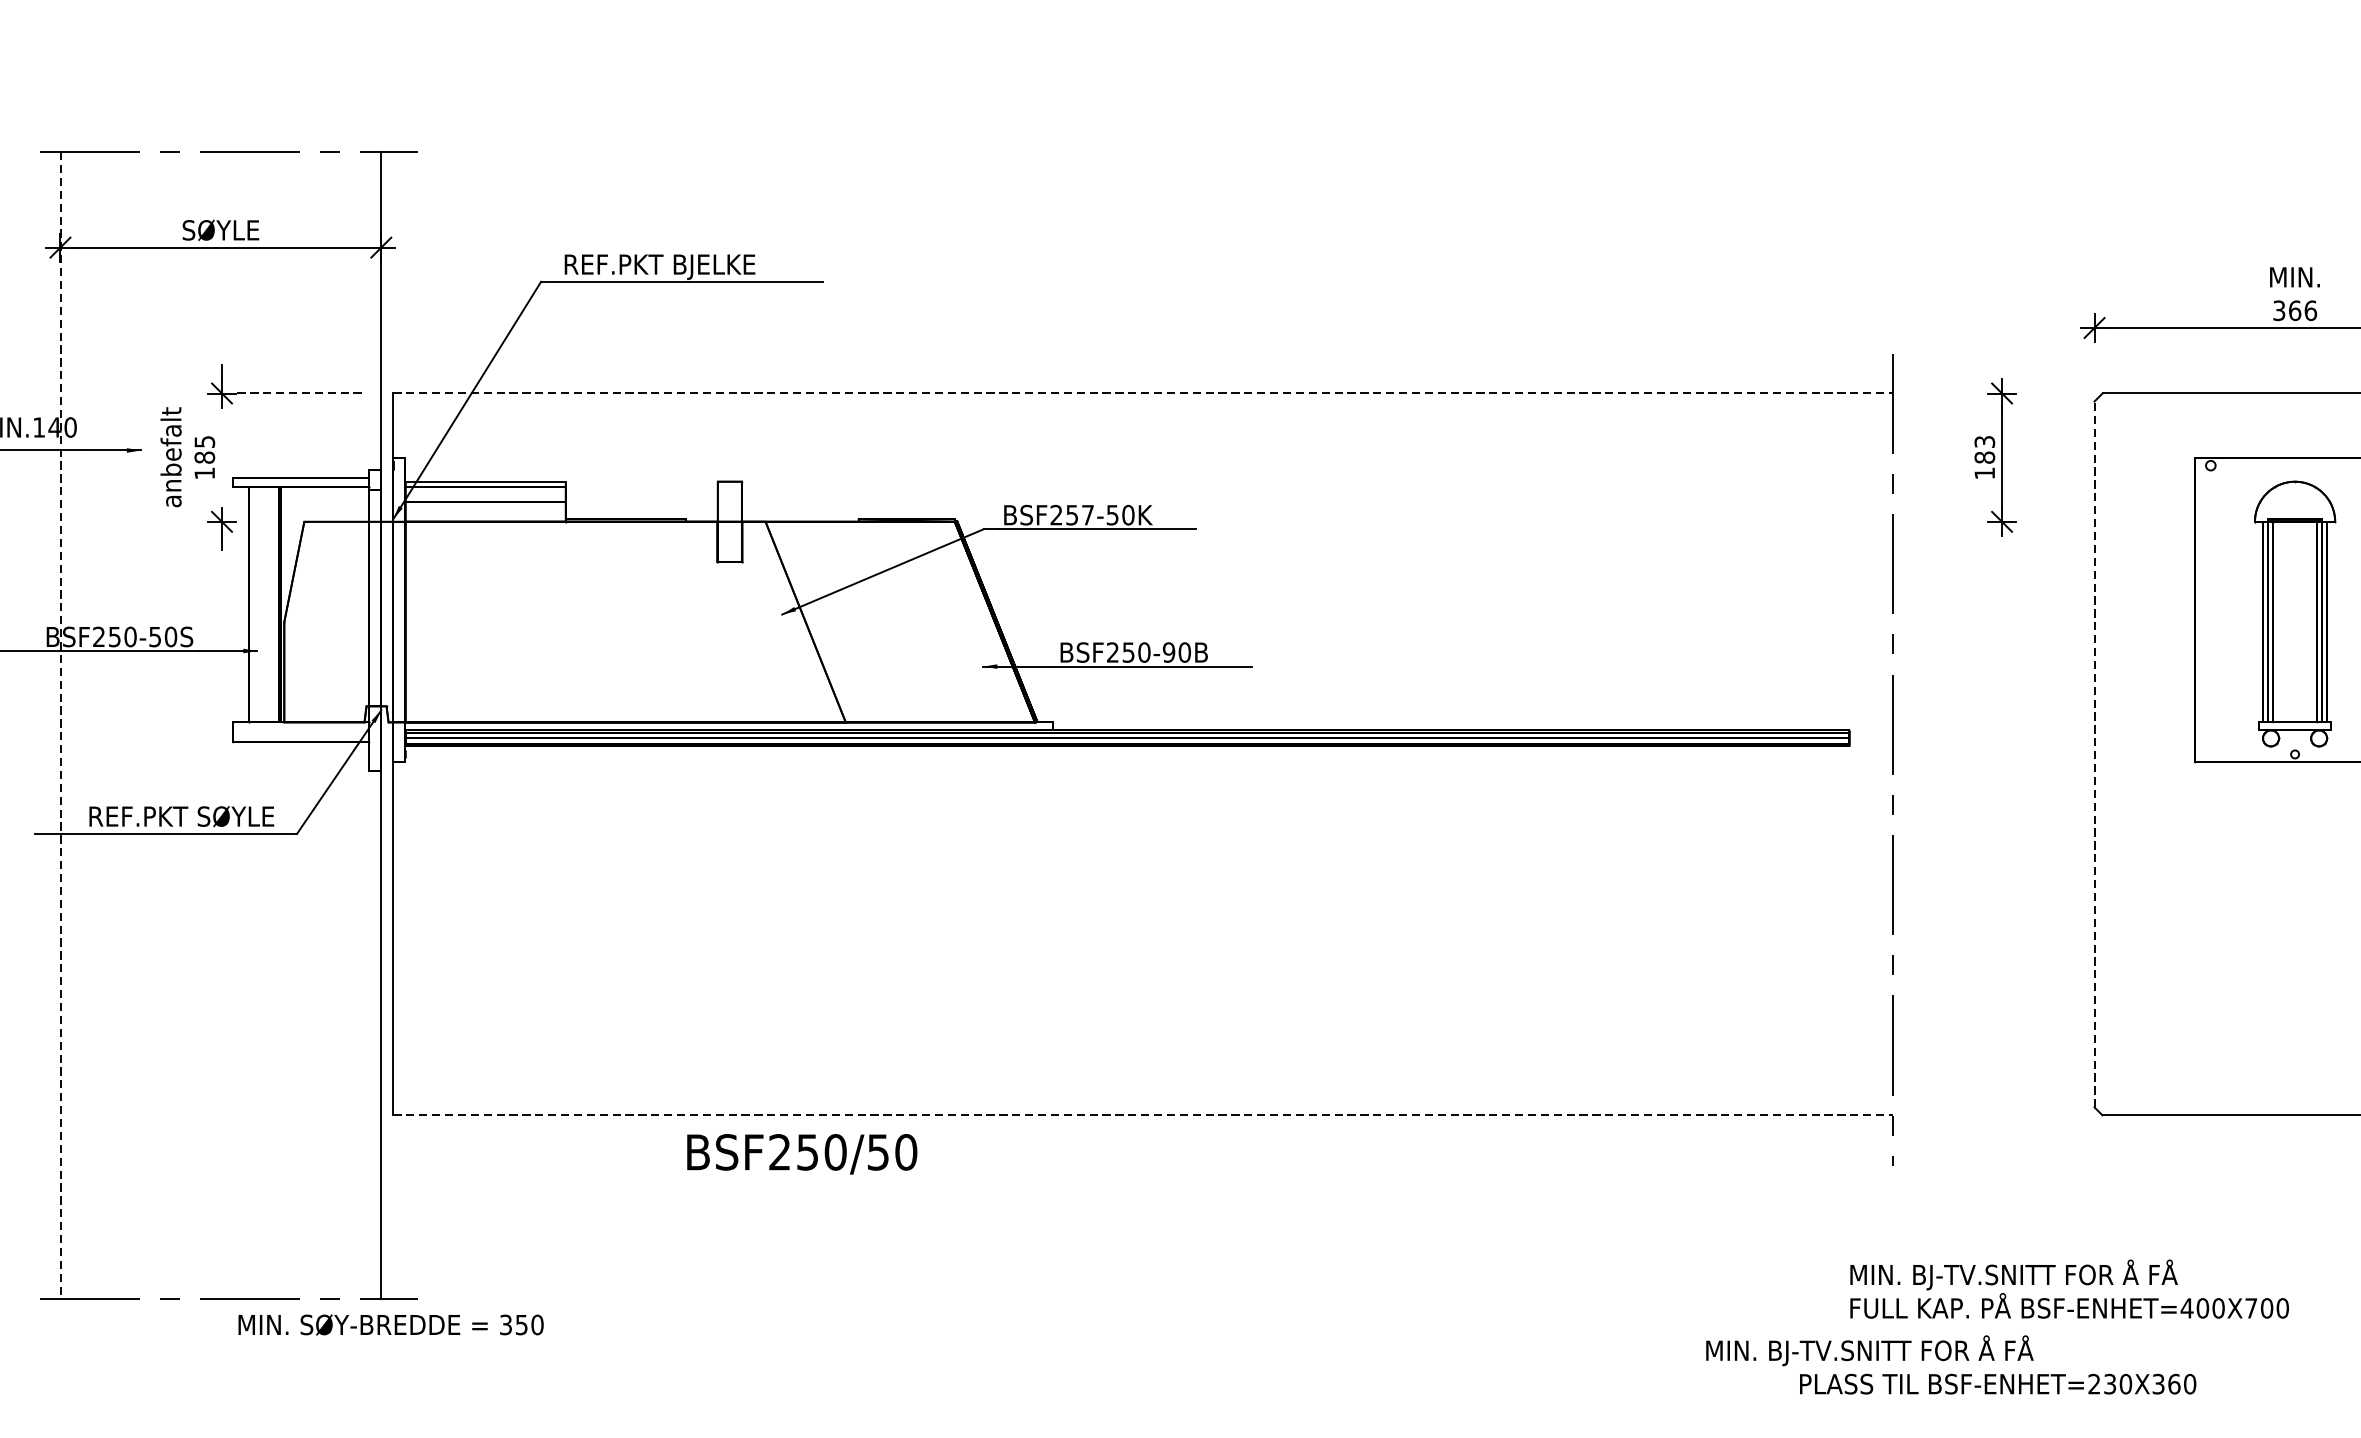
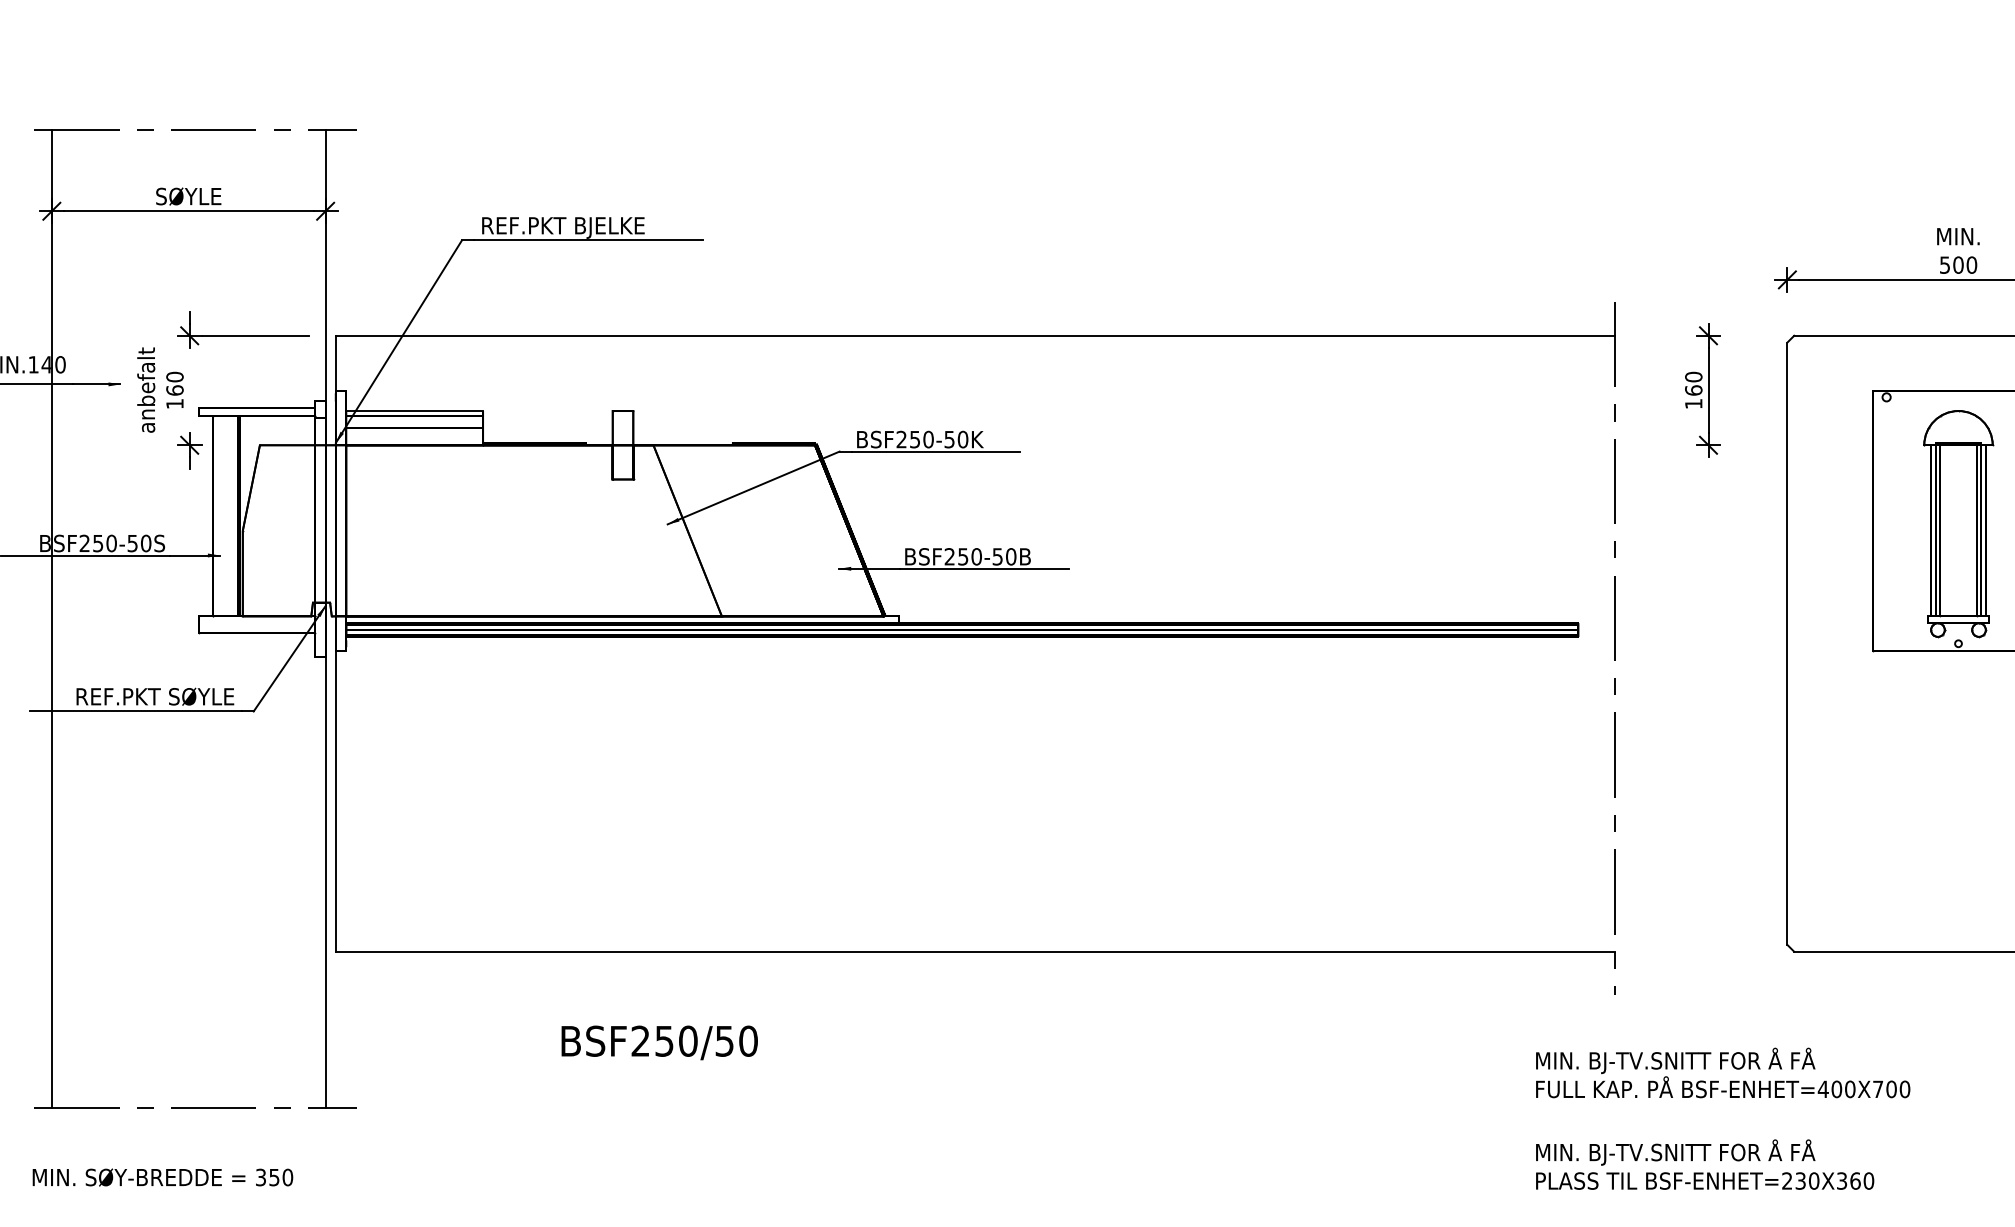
text: (2295, 309) -> (1958, 264), 366 -> 500
line: (300, 393) -> (256, 335), dashed -> solid
line: (1142, 393) -> (975, 335), dashed -> solid
text: (204, 449) -> (174, 383), 185 -> 160
text: (1984, 449) -> (1693, 383), 183 -> 160
text: (1087, 515) -> (928, 439), BSF257-50K -> BSF250-50K
text: (1168, 652) -> (997, 556), BSF250-90B -> BSF250-50B
line: (60, 726) -> (51, 619), dashed -> solid
line: (2094, 754) -> (1787, 643), dashed -> solid
line: (1142, 1115) -> (975, 951), dashed -> solid
text: (801, 1153) -> (659, 1042), moved
text: (2070, 1288) -> (1723, 1072), moved
text: (390, 1324) -> (162, 1177), moved
text: (1869, 1350) -> (1675, 1152), moved

